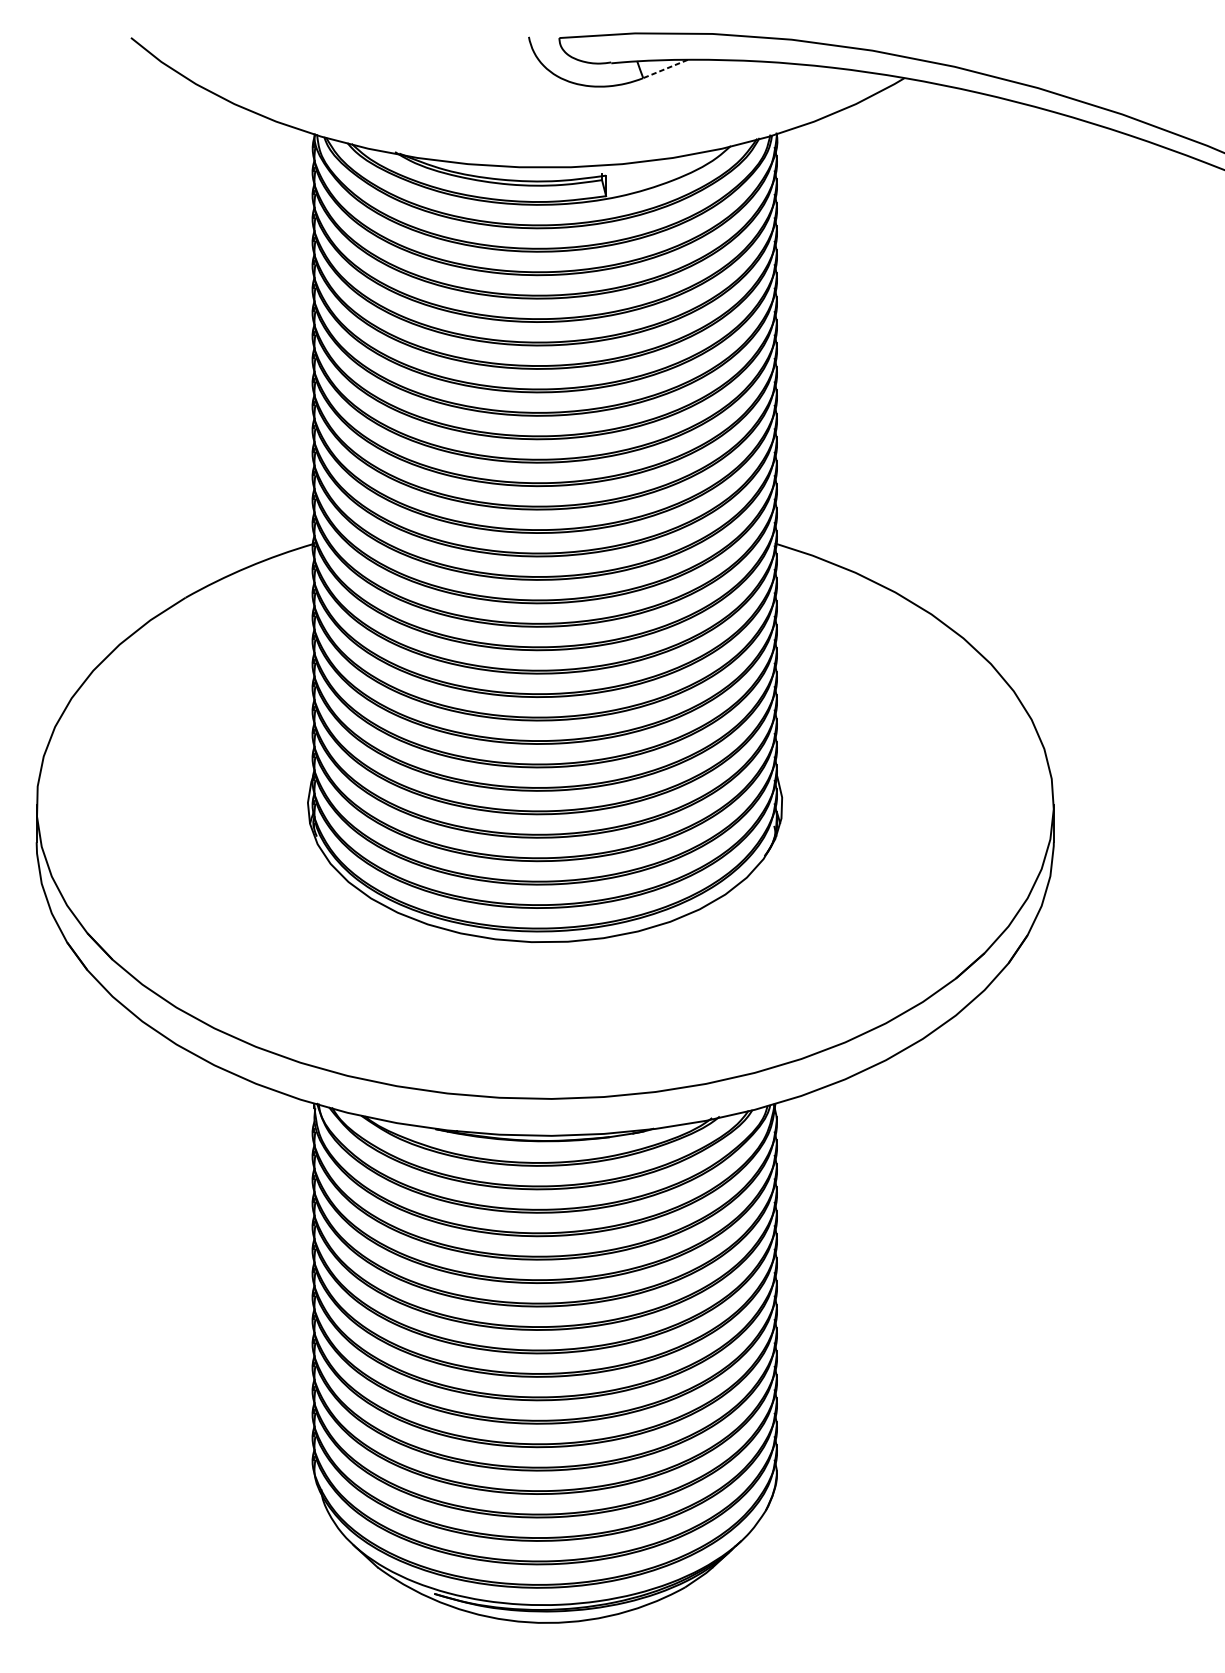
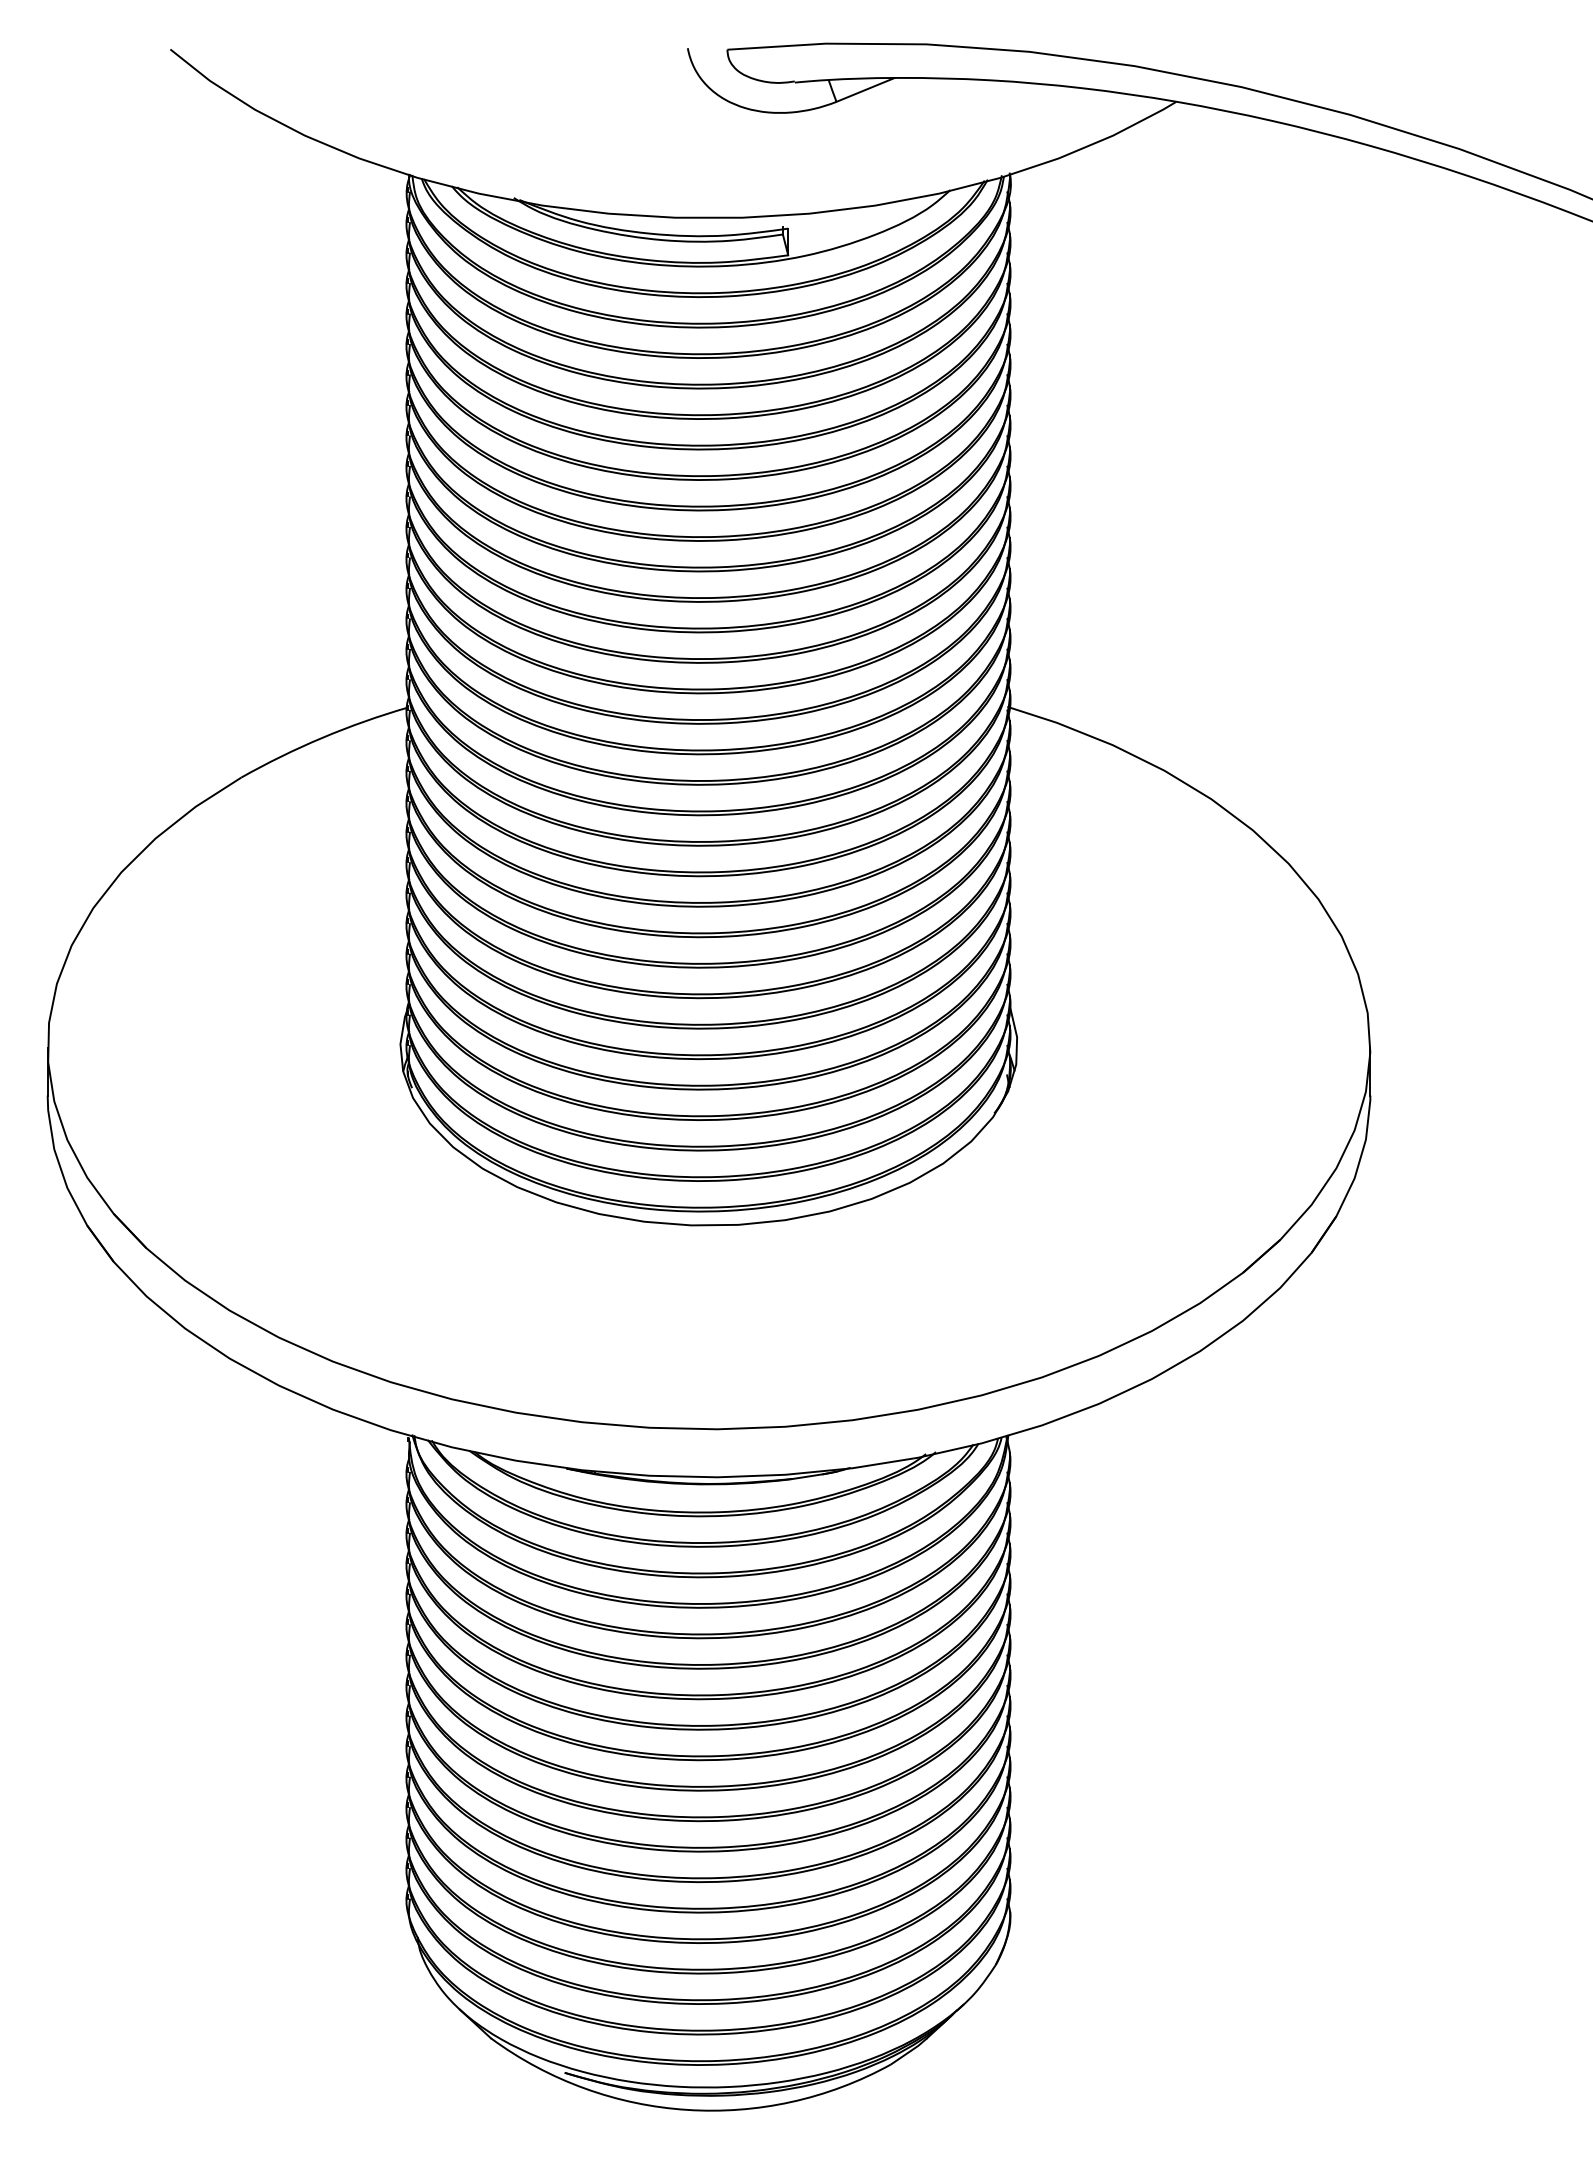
line: (665, 69) -> (865, 90), dashed -> solid

